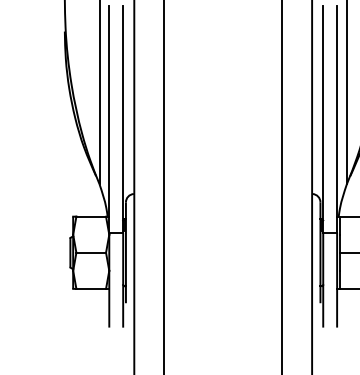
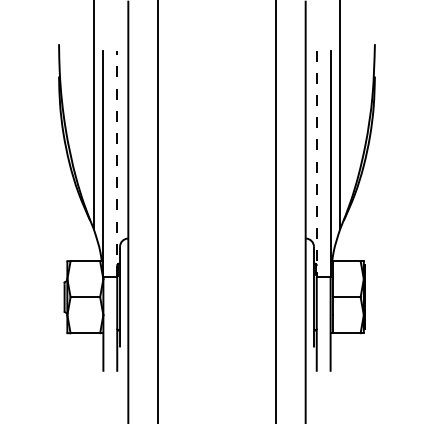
line: (123, 118) -> (117, 163), solid -> dashed
line: (322, 119) -> (316, 164), solid -> dashed

